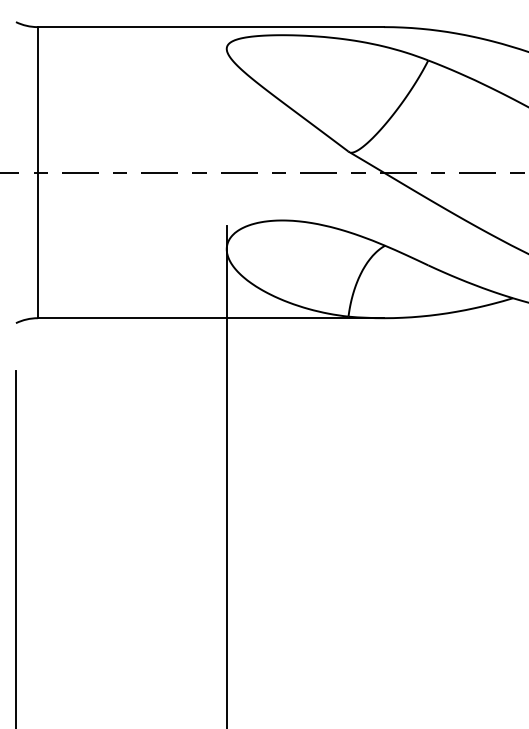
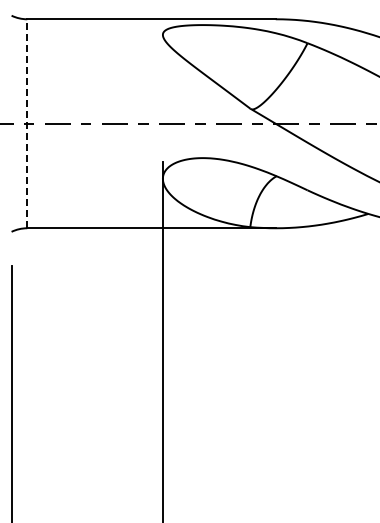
line: (38, 172) -> (27, 123), solid -> dashed

